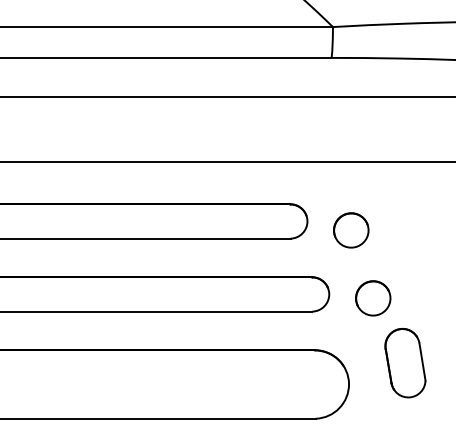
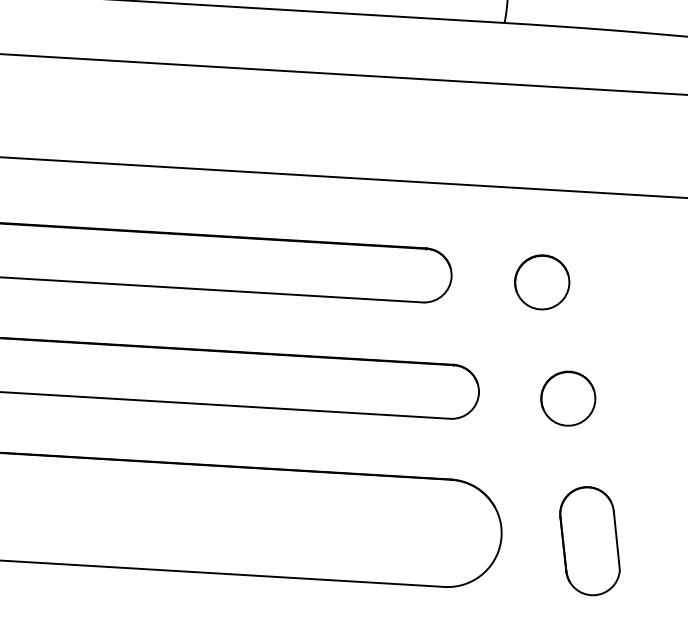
part: (351, 230) -> (542, 282), moved
part: (373, 298) -> (568, 398), moved
part: (405, 363) -> (590, 541), moved

